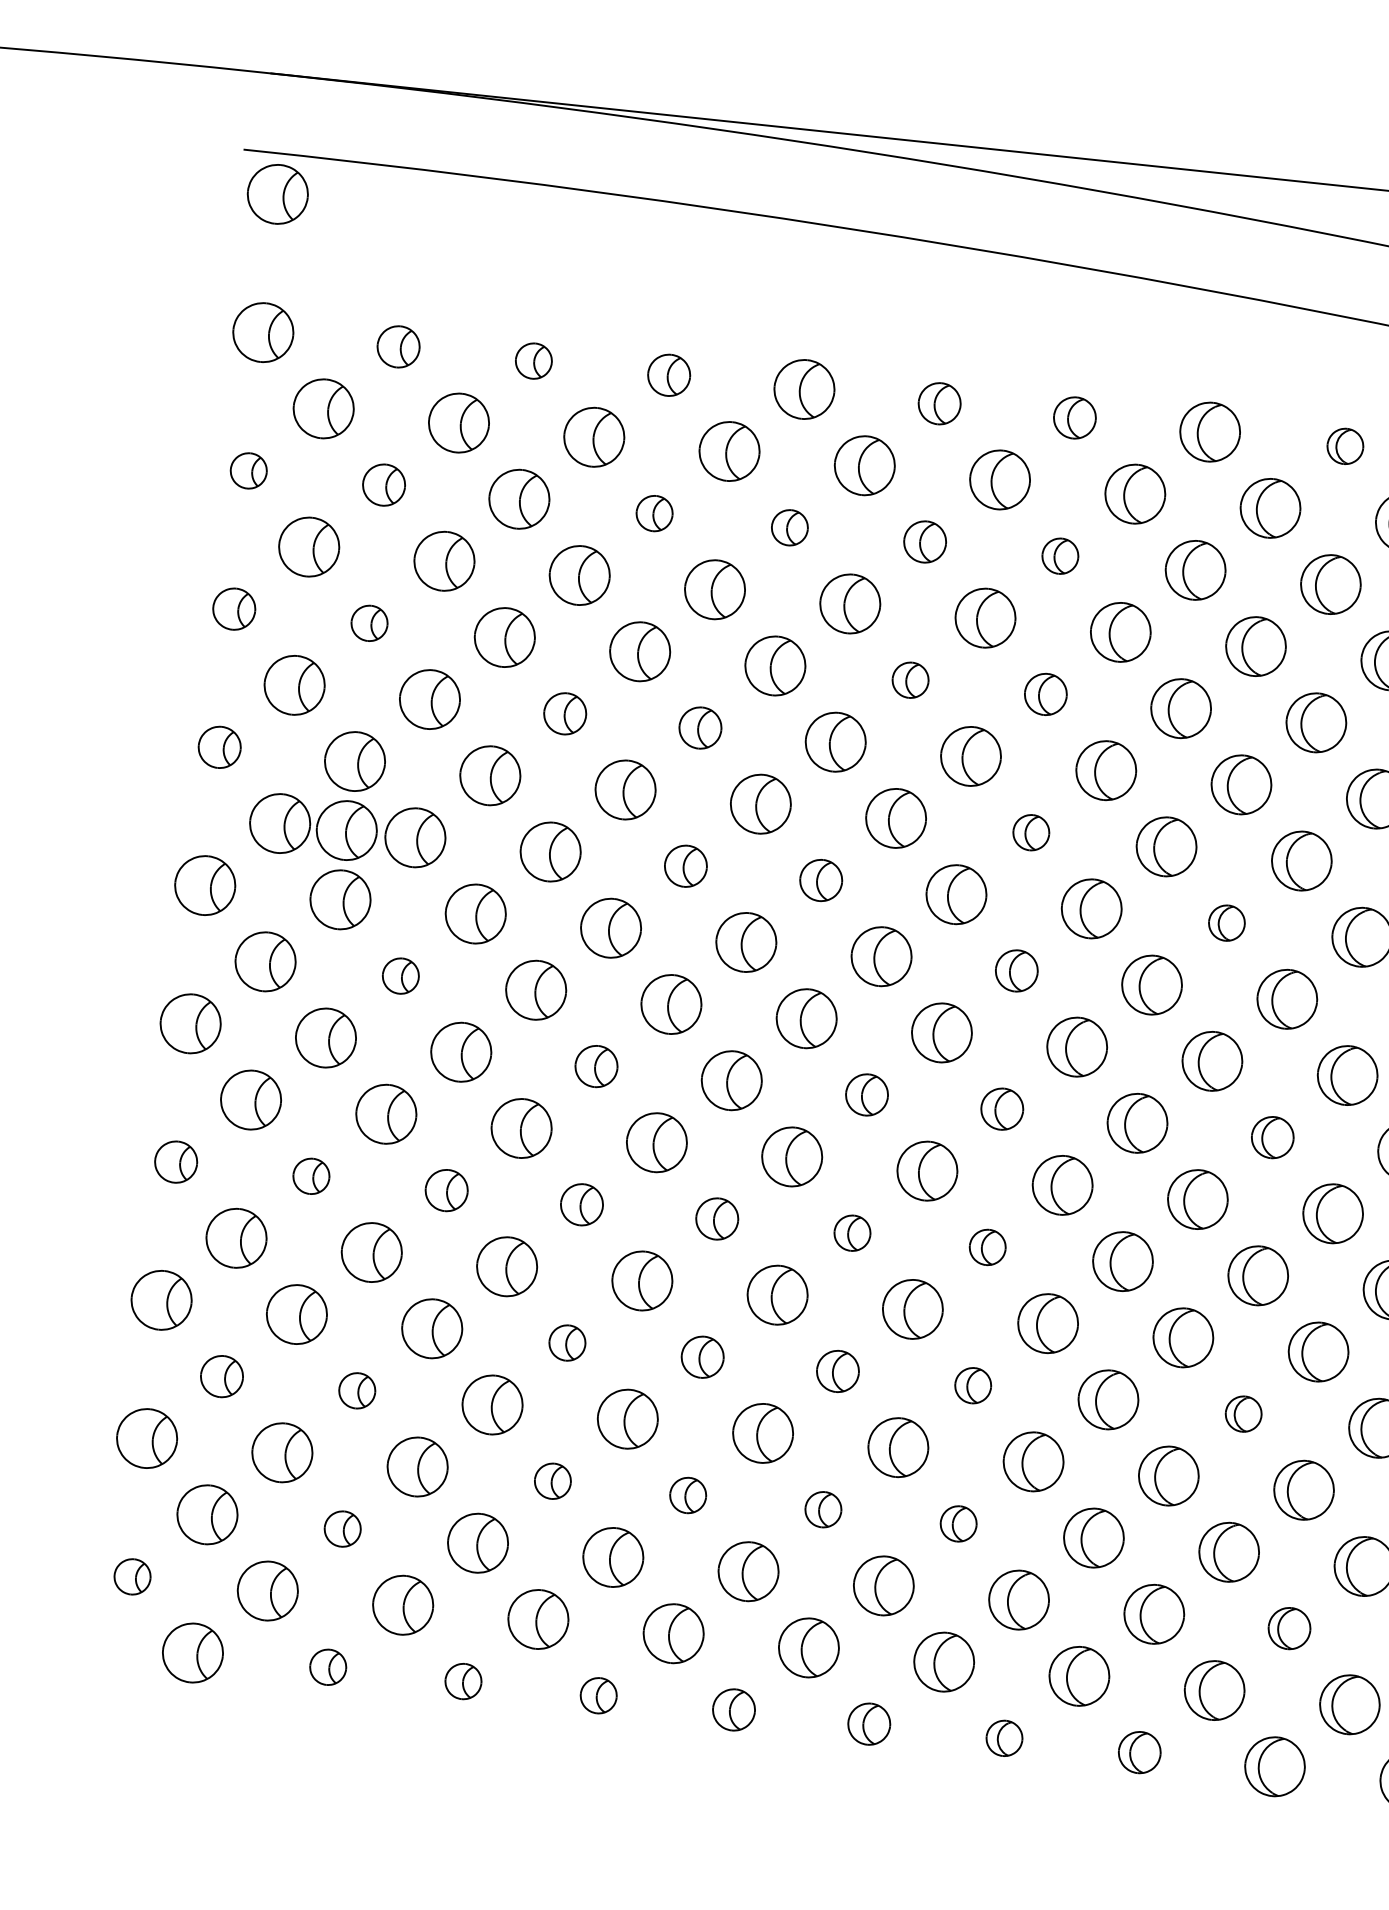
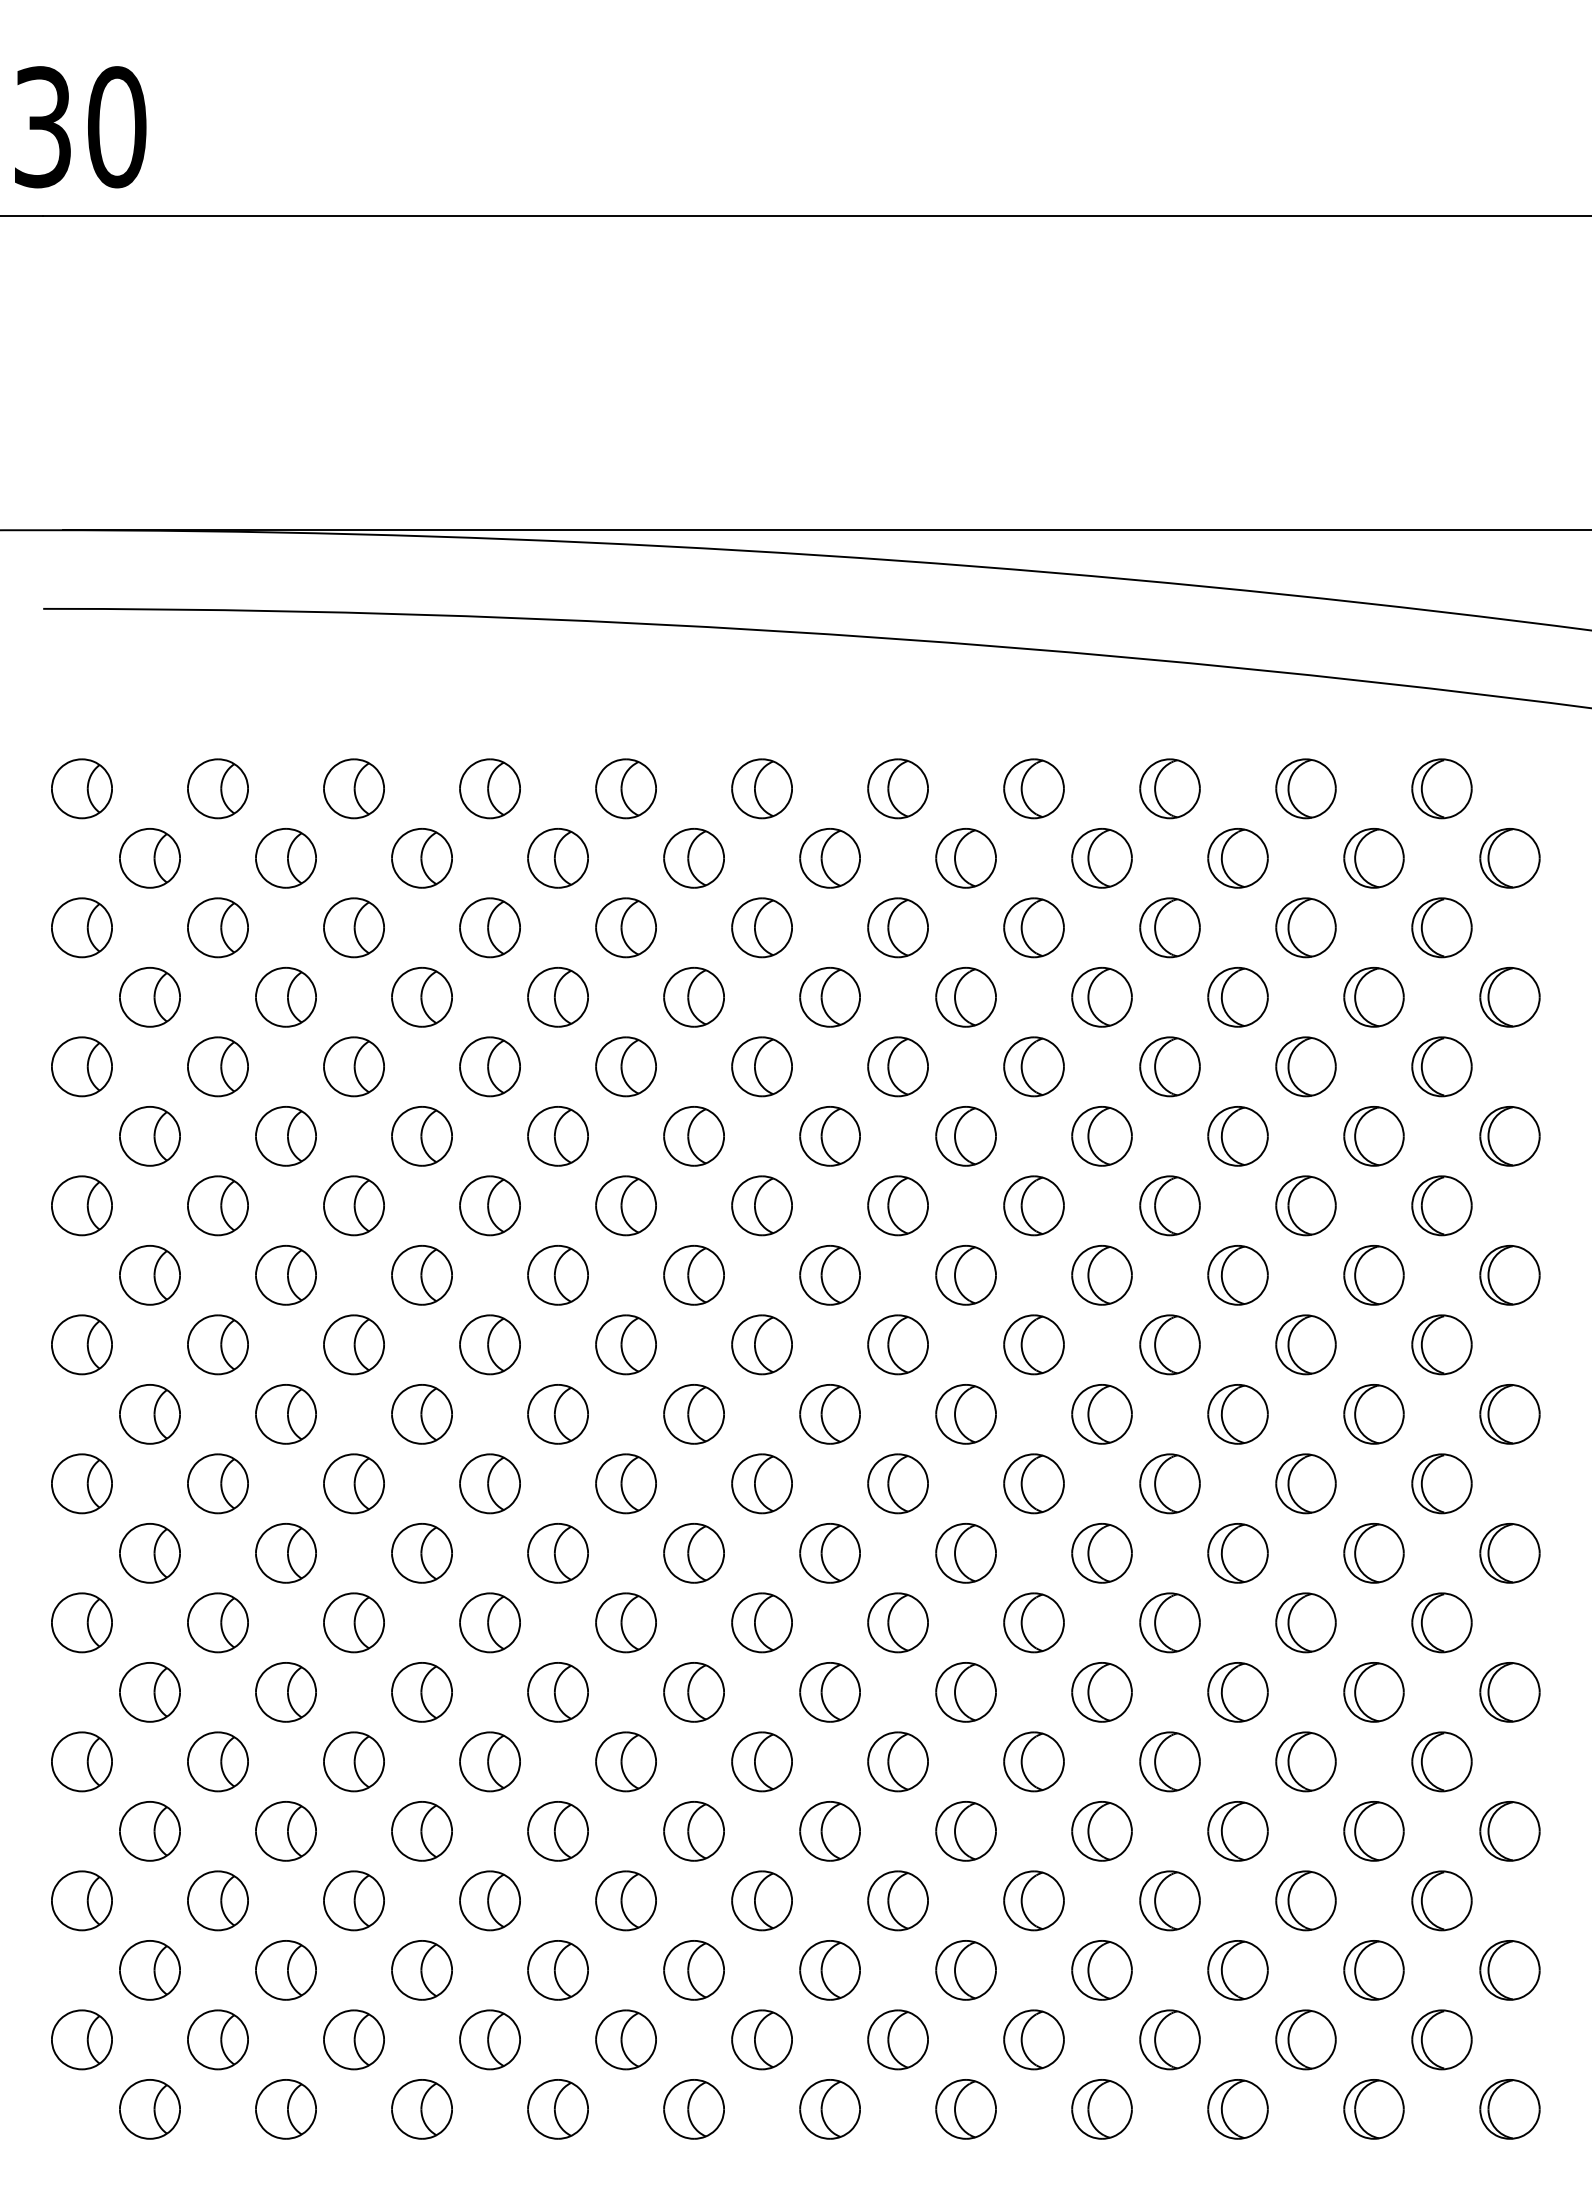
part: (277, 194) -> (81, 649), removed
part: (398, 346) -> (217, 788), size x1.43
part: (533, 360) -> (353, 788), size x1.67
part: (668, 374) -> (489, 788), size x1.43
part: (939, 403) -> (761, 788), size x1.43
part: (1074, 417) -> (897, 788), size x1.43
part: (1344, 445) -> (1169, 788), size x1.67
part: (248, 470) -> (81, 927), size x1.67
part: (383, 484) -> (217, 927), size x1.43
part: (654, 513) -> (489, 927), size x1.67
part: (789, 527) -> (625, 927), size x1.67
part: (924, 541) -> (761, 927), size x1.43
part: (1059, 555) -> (897, 927), size x1.67
part: (233, 608) -> (81, 1066), size x1.43
part: (369, 622) -> (217, 1066), size x1.67
part: (910, 679) -> (761, 1066), size x1.67
part: (1045, 694) -> (897, 1066), size x1.43
part: (564, 713) -> (421, 1136), size x1.43
part: (699, 728) -> (557, 1136), size x1.43
part: (219, 746) -> (81, 1205), size x1.43
part: (346, 830) -> (216, 1275), removed
part: (1030, 832) -> (897, 1205), size x1.67
part: (685, 866) -> (557, 1275), size x1.43
part: (820, 880) -> (693, 1275), size x1.43
part: (1226, 923) -> (1101, 1275), size x1.67
part: (1016, 970) -> (897, 1344), size x1.43
part: (400, 976) -> (285, 1414), size x1.67
part: (596, 1066) -> (489, 1483), size x1.43
part: (866, 1094) -> (761, 1483), size x1.43
part: (1001, 1108) -> (897, 1483), size x1.43
part: (1272, 1137) -> (1169, 1483), size x1.43
part: (175, 1161) -> (81, 1622), size x1.43
part: (310, 1175) -> (217, 1622), size x1.67
part: (446, 1190) -> (353, 1622), size x1.43
part: (581, 1204) -> (489, 1622), size x1.43
part: (716, 1218) -> (625, 1622), size x1.43
part: (851, 1232) -> (761, 1622), size x1.67
part: (987, 1246) -> (897, 1622), size x1.67
part: (566, 1342) -> (489, 1761), size x1.67
part: (702, 1356) -> (625, 1761), size x1.43
part: (837, 1371) -> (761, 1761), size x1.43
part: (221, 1376) -> (149, 1831), size x1.43
part: (972, 1385) -> (897, 1761), size x1.67
part: (356, 1390) -> (285, 1831), size x1.67
part: (1243, 1413) -> (1169, 1761), size x1.67
part: (552, 1480) -> (489, 1900), size x1.67
part: (687, 1495) -> (625, 1900), size x1.67
part: (822, 1509) -> (761, 1900), size x1.67
part: (958, 1523) -> (897, 1900), size x1.67
part: (342, 1529) -> (285, 1970), size x1.67
part: (132, 1576) -> (81, 2039), size x1.67
part: (1289, 1628) -> (1237, 1970), size x1.43
part: (327, 1667) -> (285, 2109), size x1.67
part: (462, 1681) -> (421, 2109), size x1.67
part: (598, 1695) -> (557, 2109), size x1.67
part: (733, 1710) -> (693, 2109), size x1.43
part: (868, 1724) -> (829, 2109), size x1.43
part: (1003, 1738) -> (965, 2109), size x1.67
part: (1139, 1752) -> (1101, 2109), size x1.43

